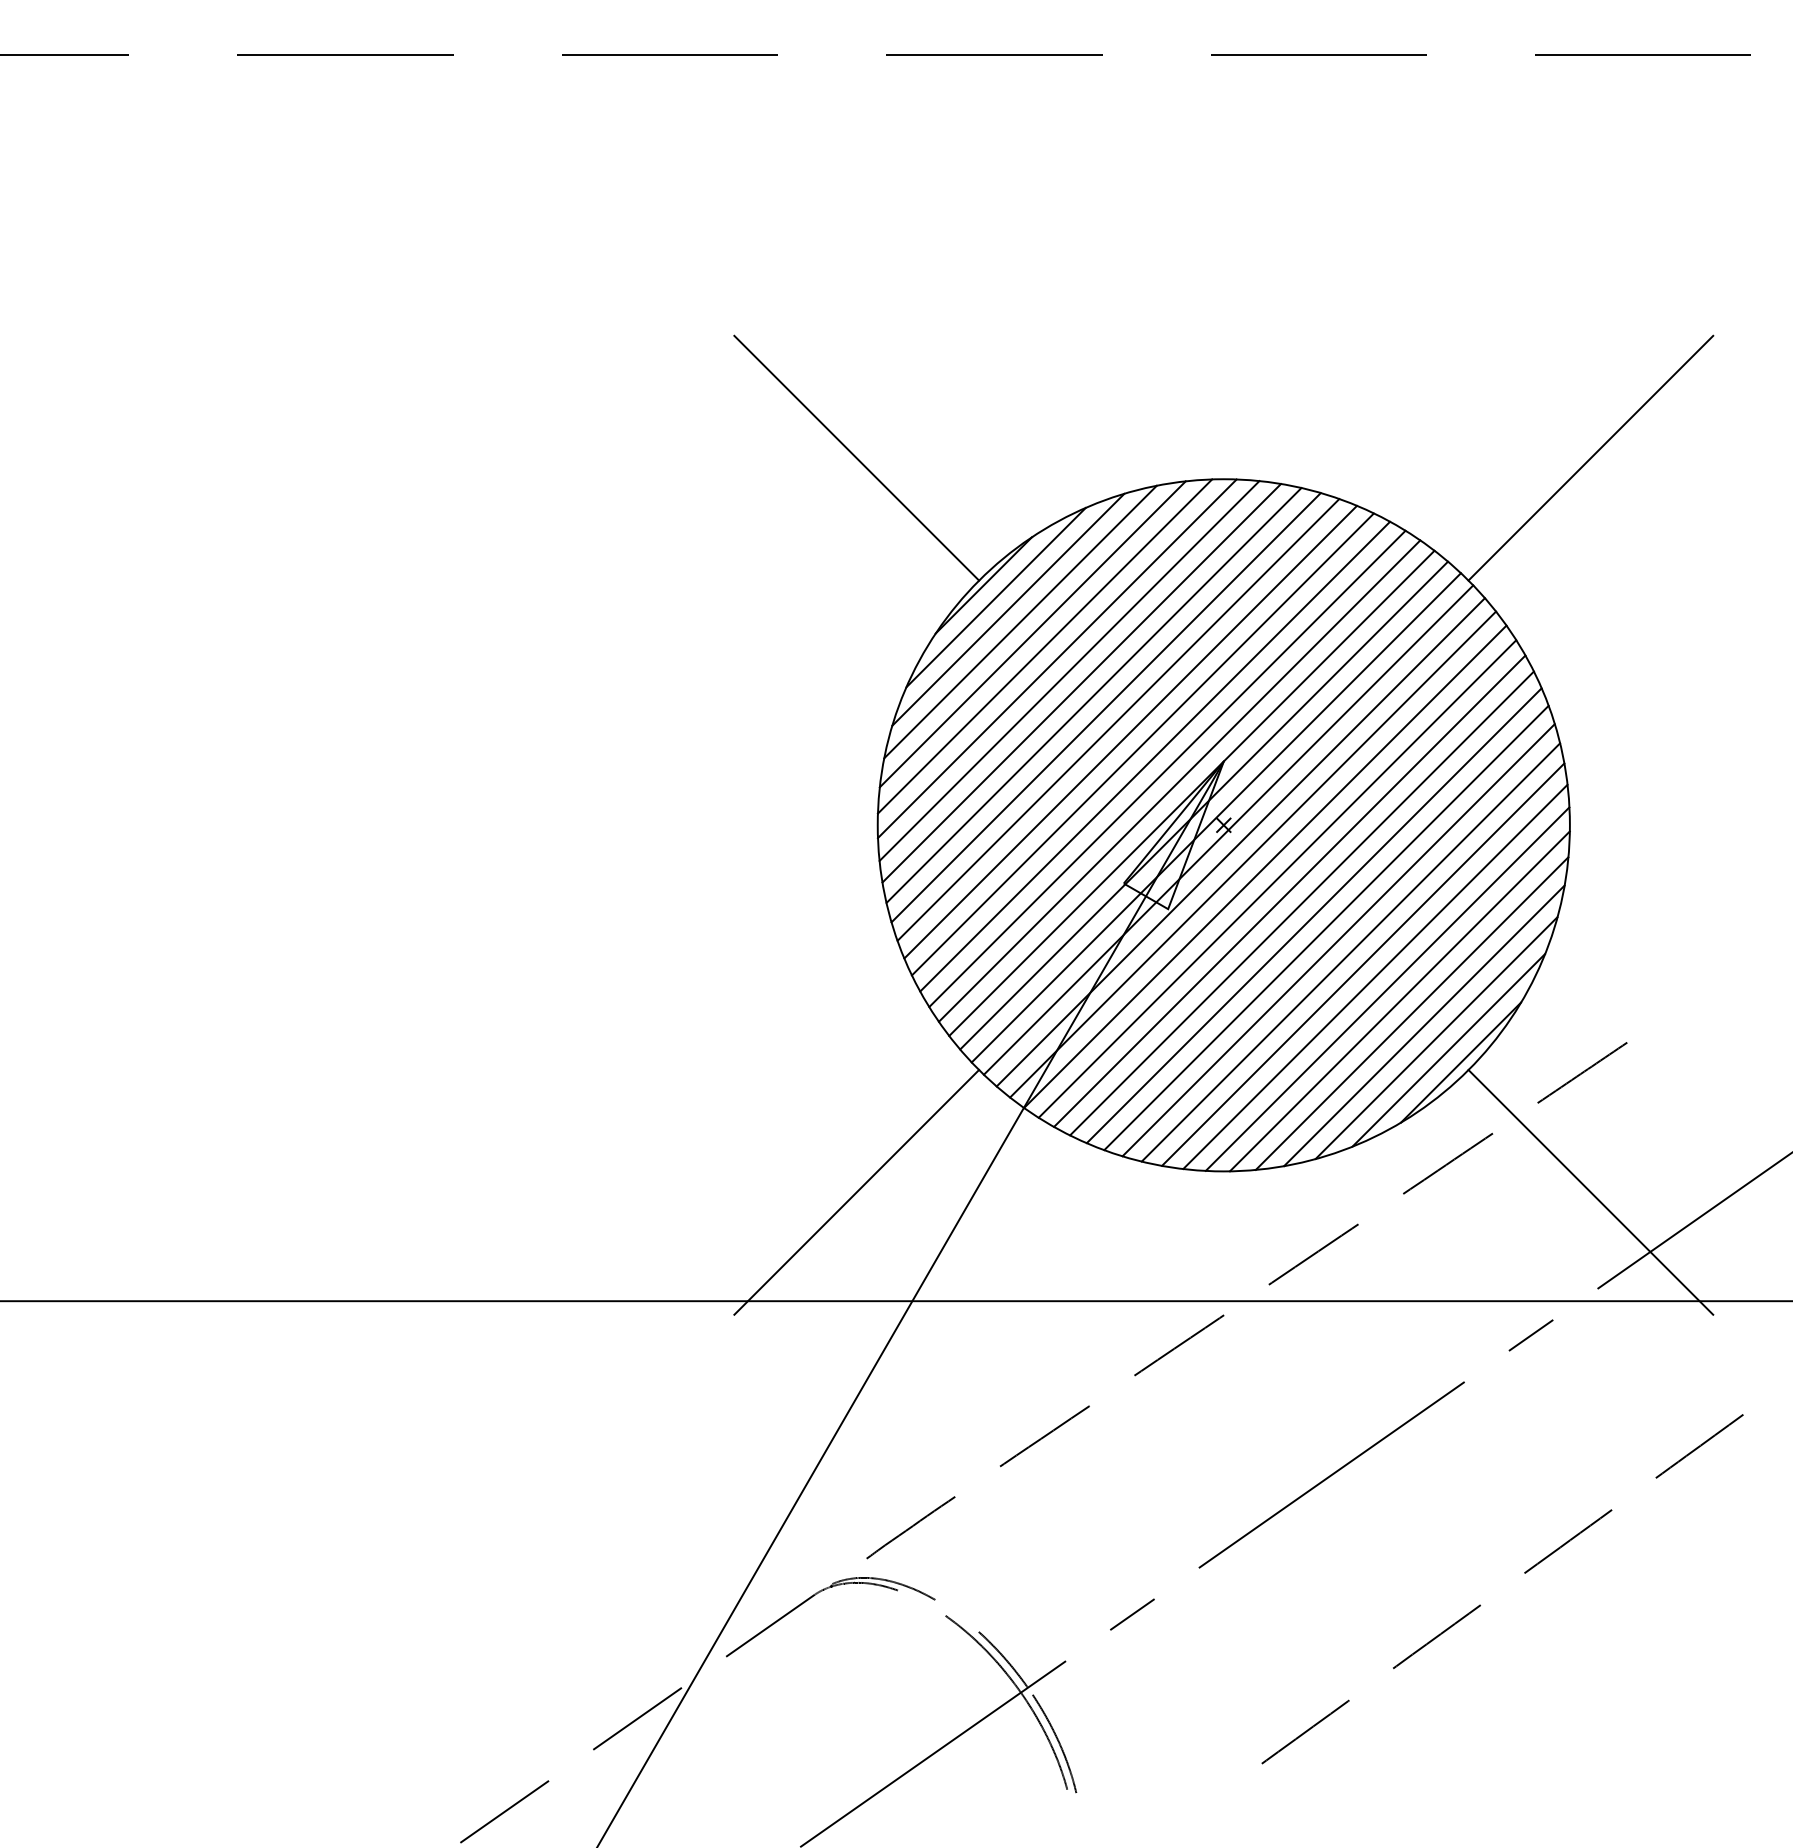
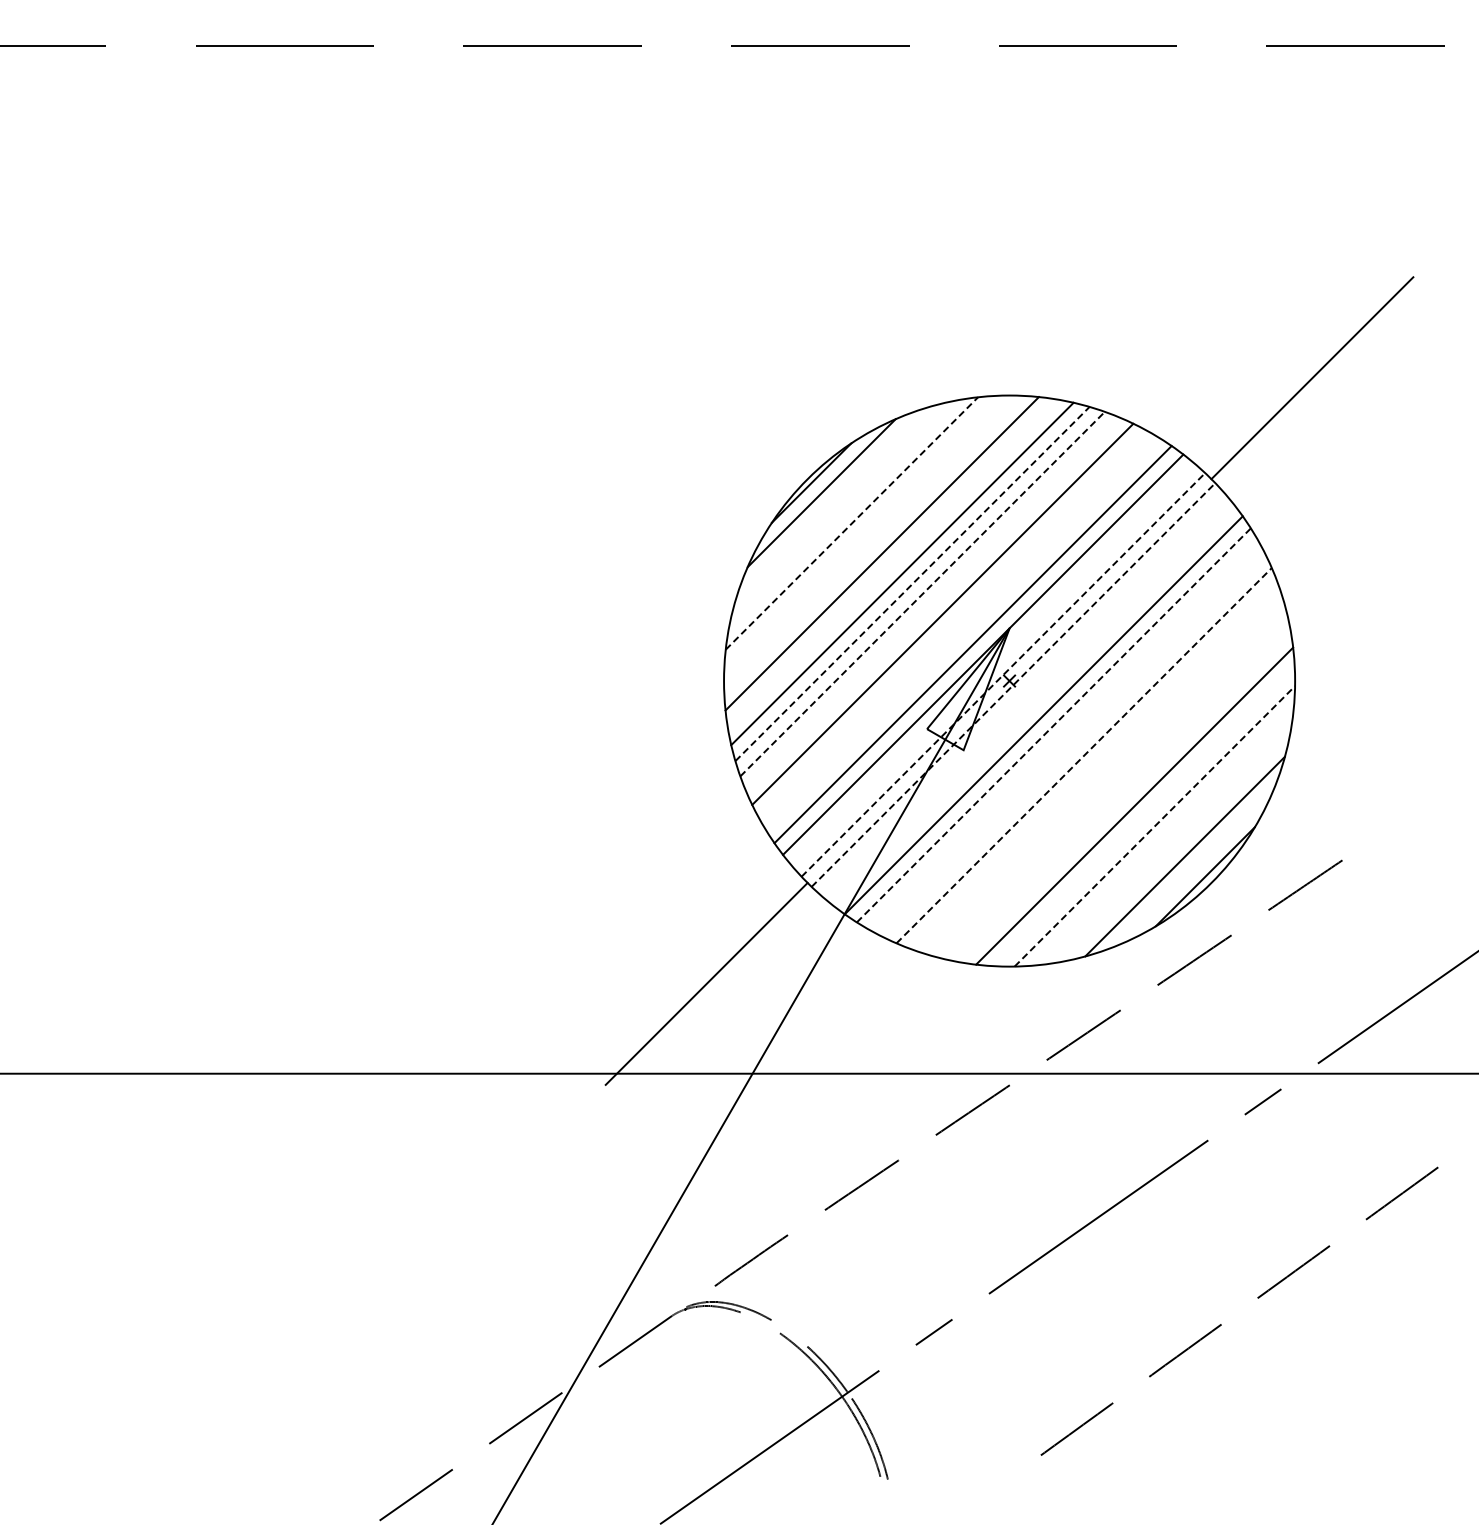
line: (856, 458) -> (706, 378), removed
line: (1008, 608) -> (831, 502), removed
line: (1020, 621) -> (841, 512), removed
line: (1032, 634) -> (851, 523), solid -> dashed
line: (1044, 646) -> (861, 533), removed
line: (1057, 658) -> (872, 543), removed
line: (1080, 682) -> (891, 563), removed
line: (1106, 707) -> (912, 583), solid -> dashed
line: (1118, 720) -> (922, 594), solid -> dashed
line: (1130, 731) -> (932, 603), removed
line: (1154, 756) -> (952, 624), removed
line: (1166, 768) -> (962, 634), removed
line: (1204, 805) -> (993, 664), removed
line: (1216, 817) -> (1003, 674), solid -> dashed
line: (1228, 830) -> (1013, 685), solid -> dashed
line: (1240, 841) -> (1023, 694), removed
line: (1252, 853) -> (1033, 704), removed
line: (1277, 879) -> (1053, 725), solid -> dashed
line: (1289, 891) -> (1063, 735), removed
line: (1301, 903) -> (1073, 745), removed
line: (1314, 915) -> (1084, 755), solid -> dashed
line: (1325, 927) -> (1093, 765), removed
line: (1338, 939) -> (1104, 775), removed
line: (1349, 951) -> (1113, 785), removed
line: (1363, 965) -> (1124, 796), removed
line: (1387, 989) -> (1144, 816), removed
line: (1400, 1001) -> (1155, 826), solid -> dashed
line: (1411, 1013) -> (1164, 836), removed
line: (1423, 1025) -> (1174, 846), removed
line: (1447, 1050) -> (1194, 866), removed
line: (1590, 1191) -> (1312, 983), removed

